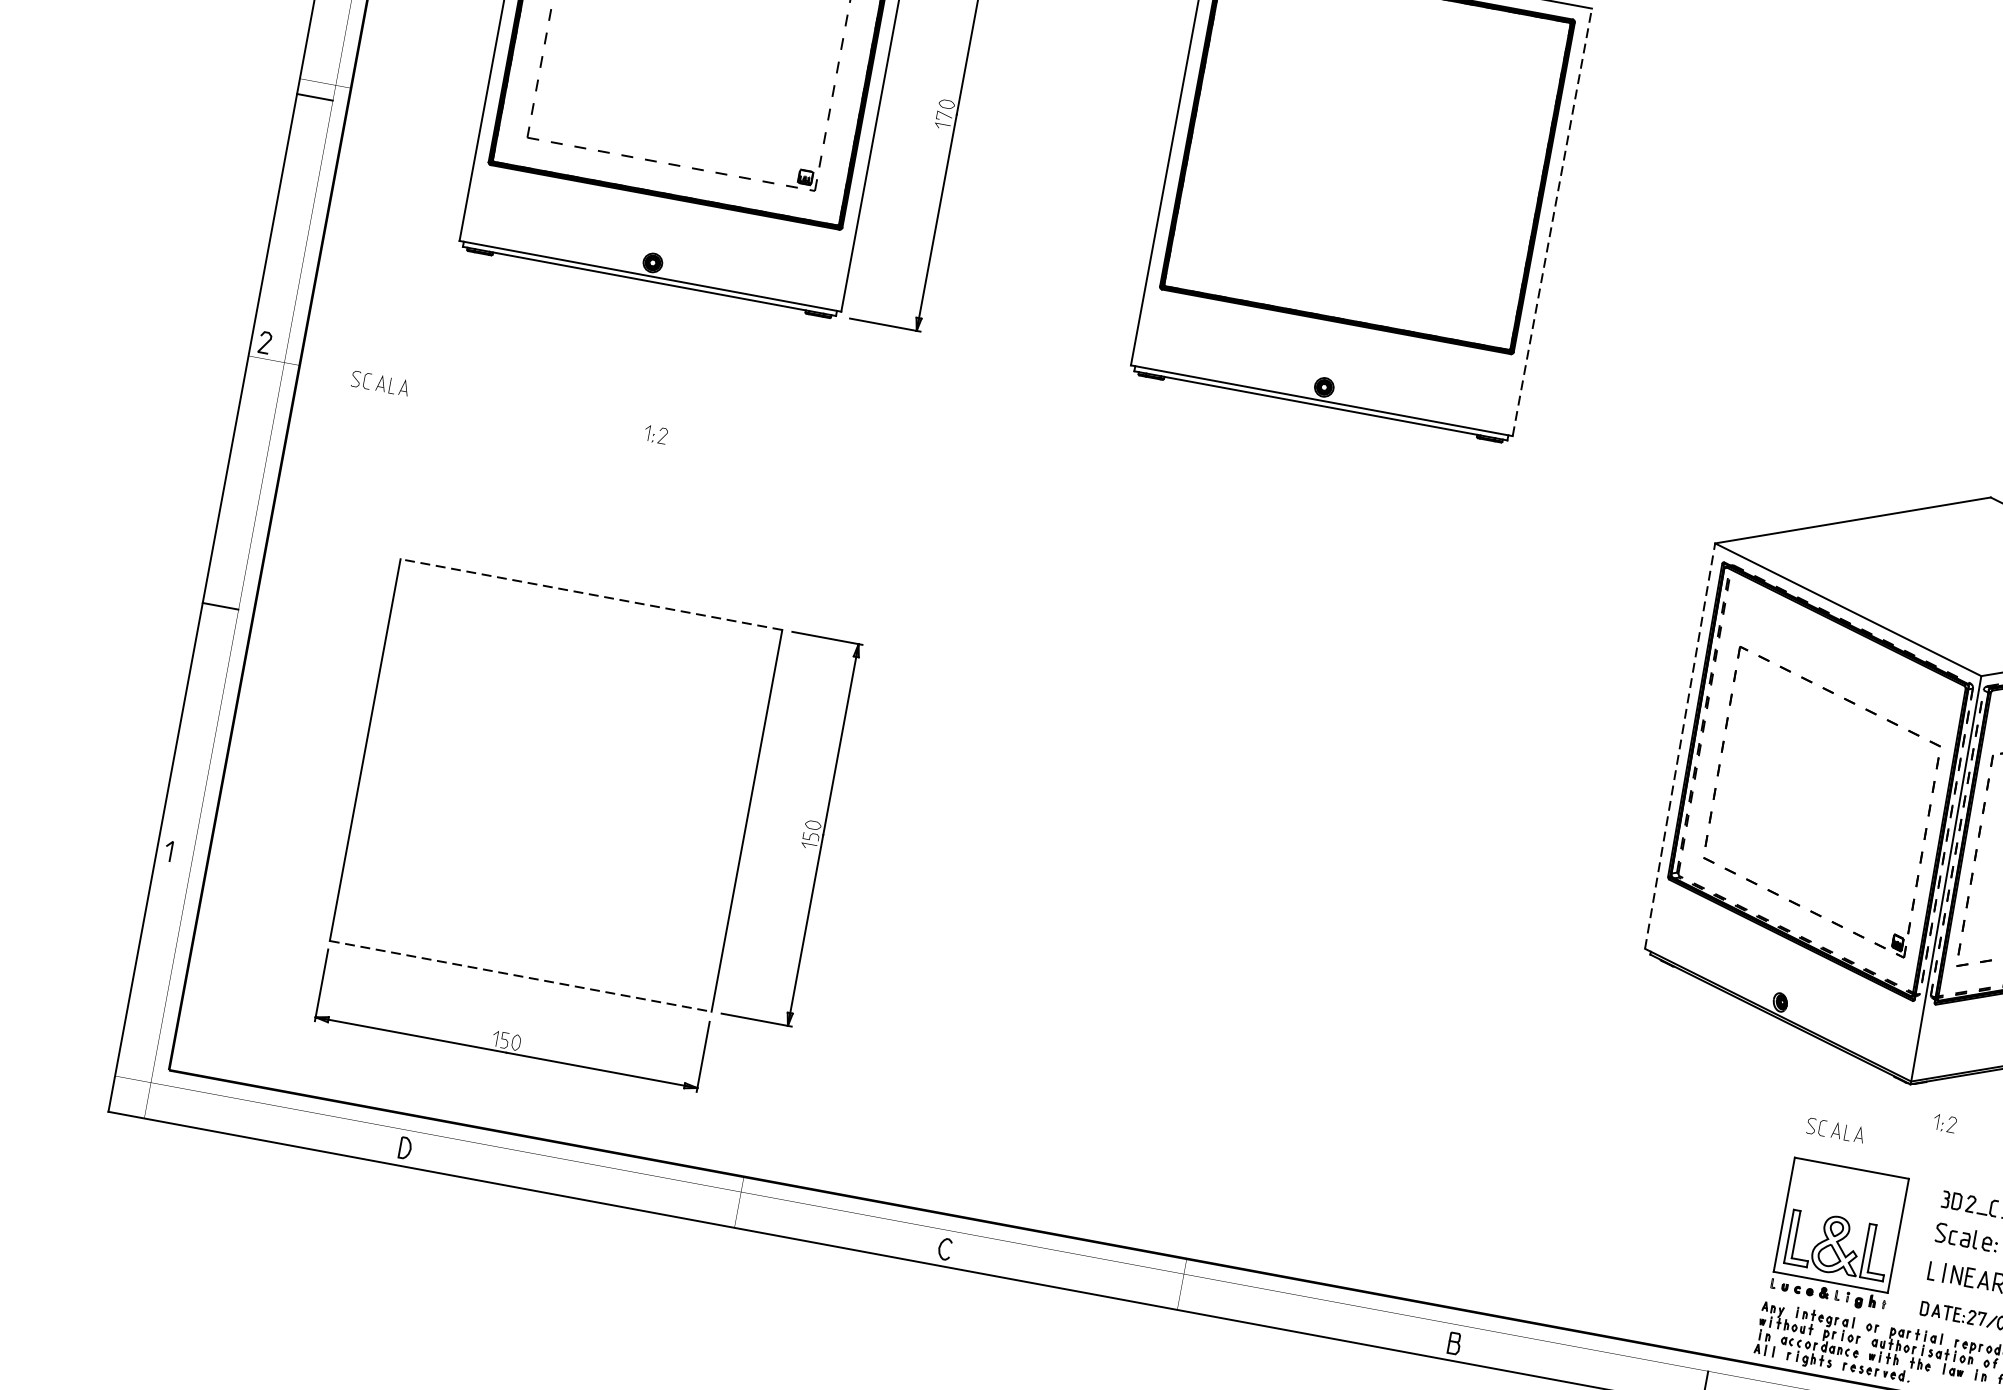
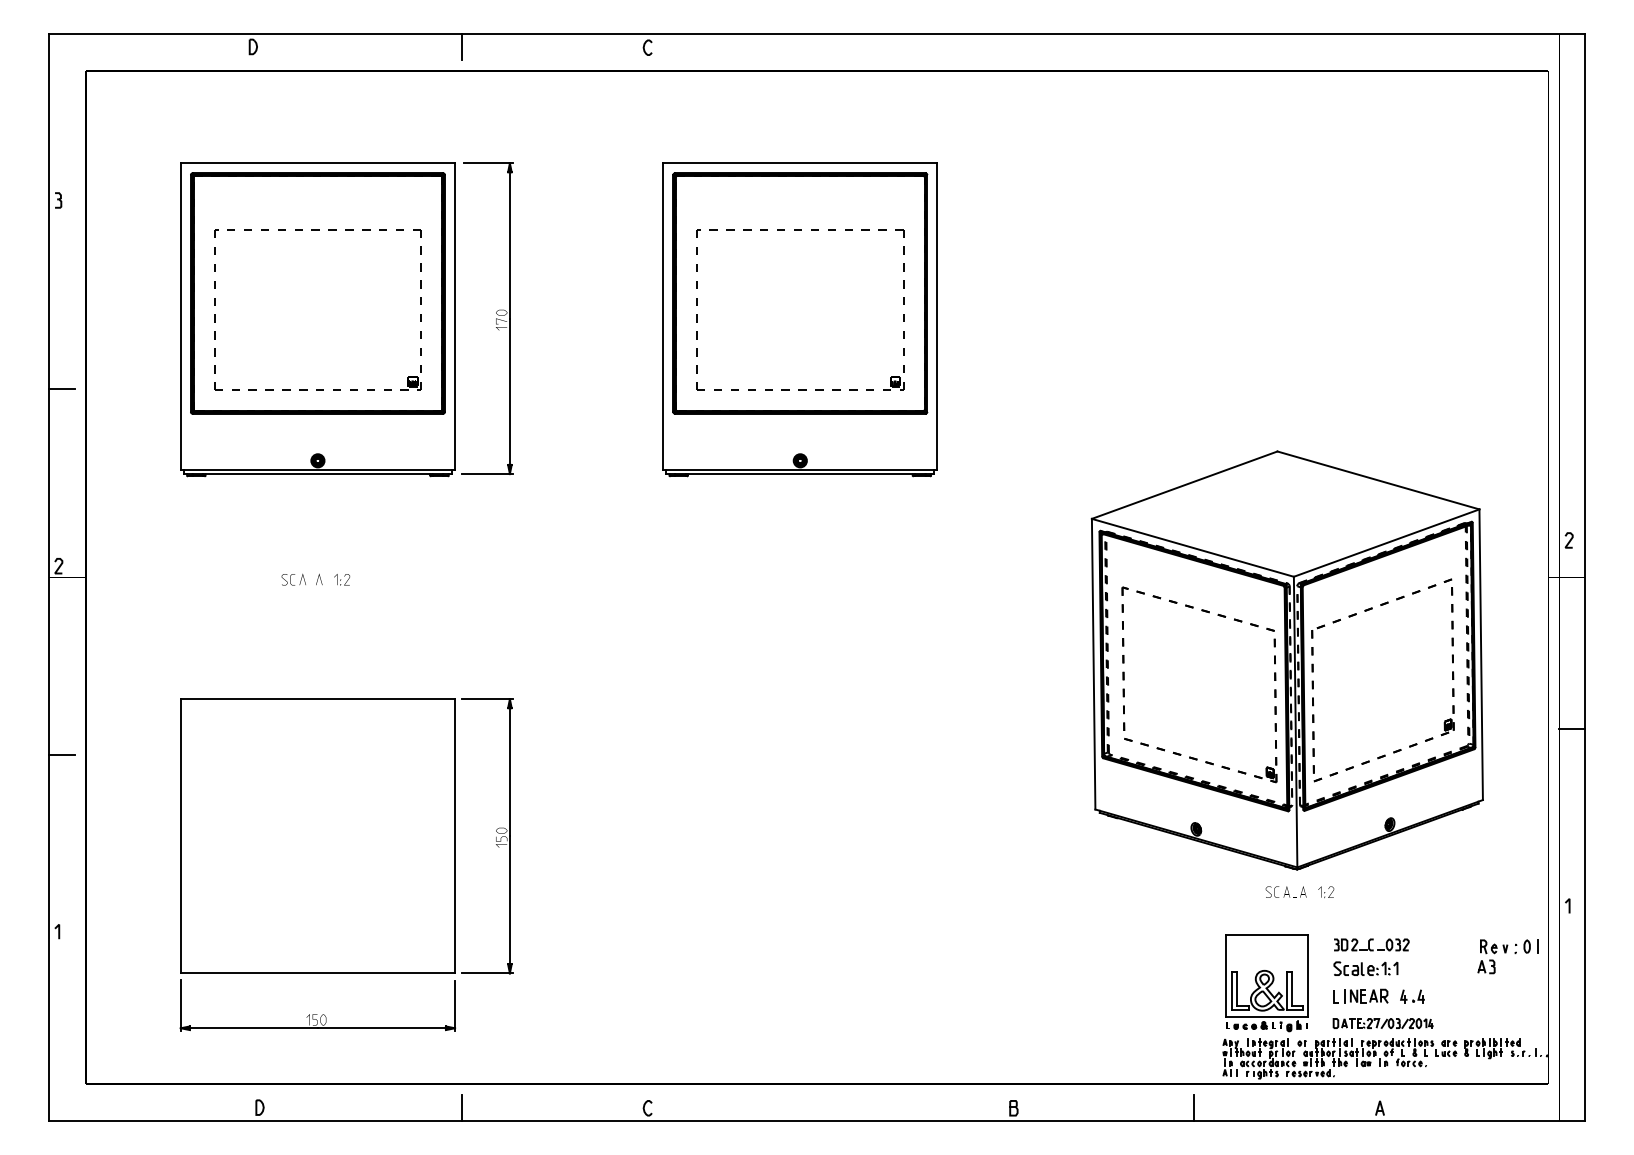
part: (1383, 66) -> (800, 230), added
line: (1552, 221) -> (937, 316), dashed -> solid
part: (379, 383) -> (301, 579), moved
line: (590, 595) -> (317, 699), dashed -> solid
line: (1680, 745) -> (1093, 663), dashed -> solid
line: (521, 976) -> (318, 973), dashed -> solid
part: (1834, 1129) -> (1285, 891), moved
line: (687, 1200) -> (462, 1107), added

